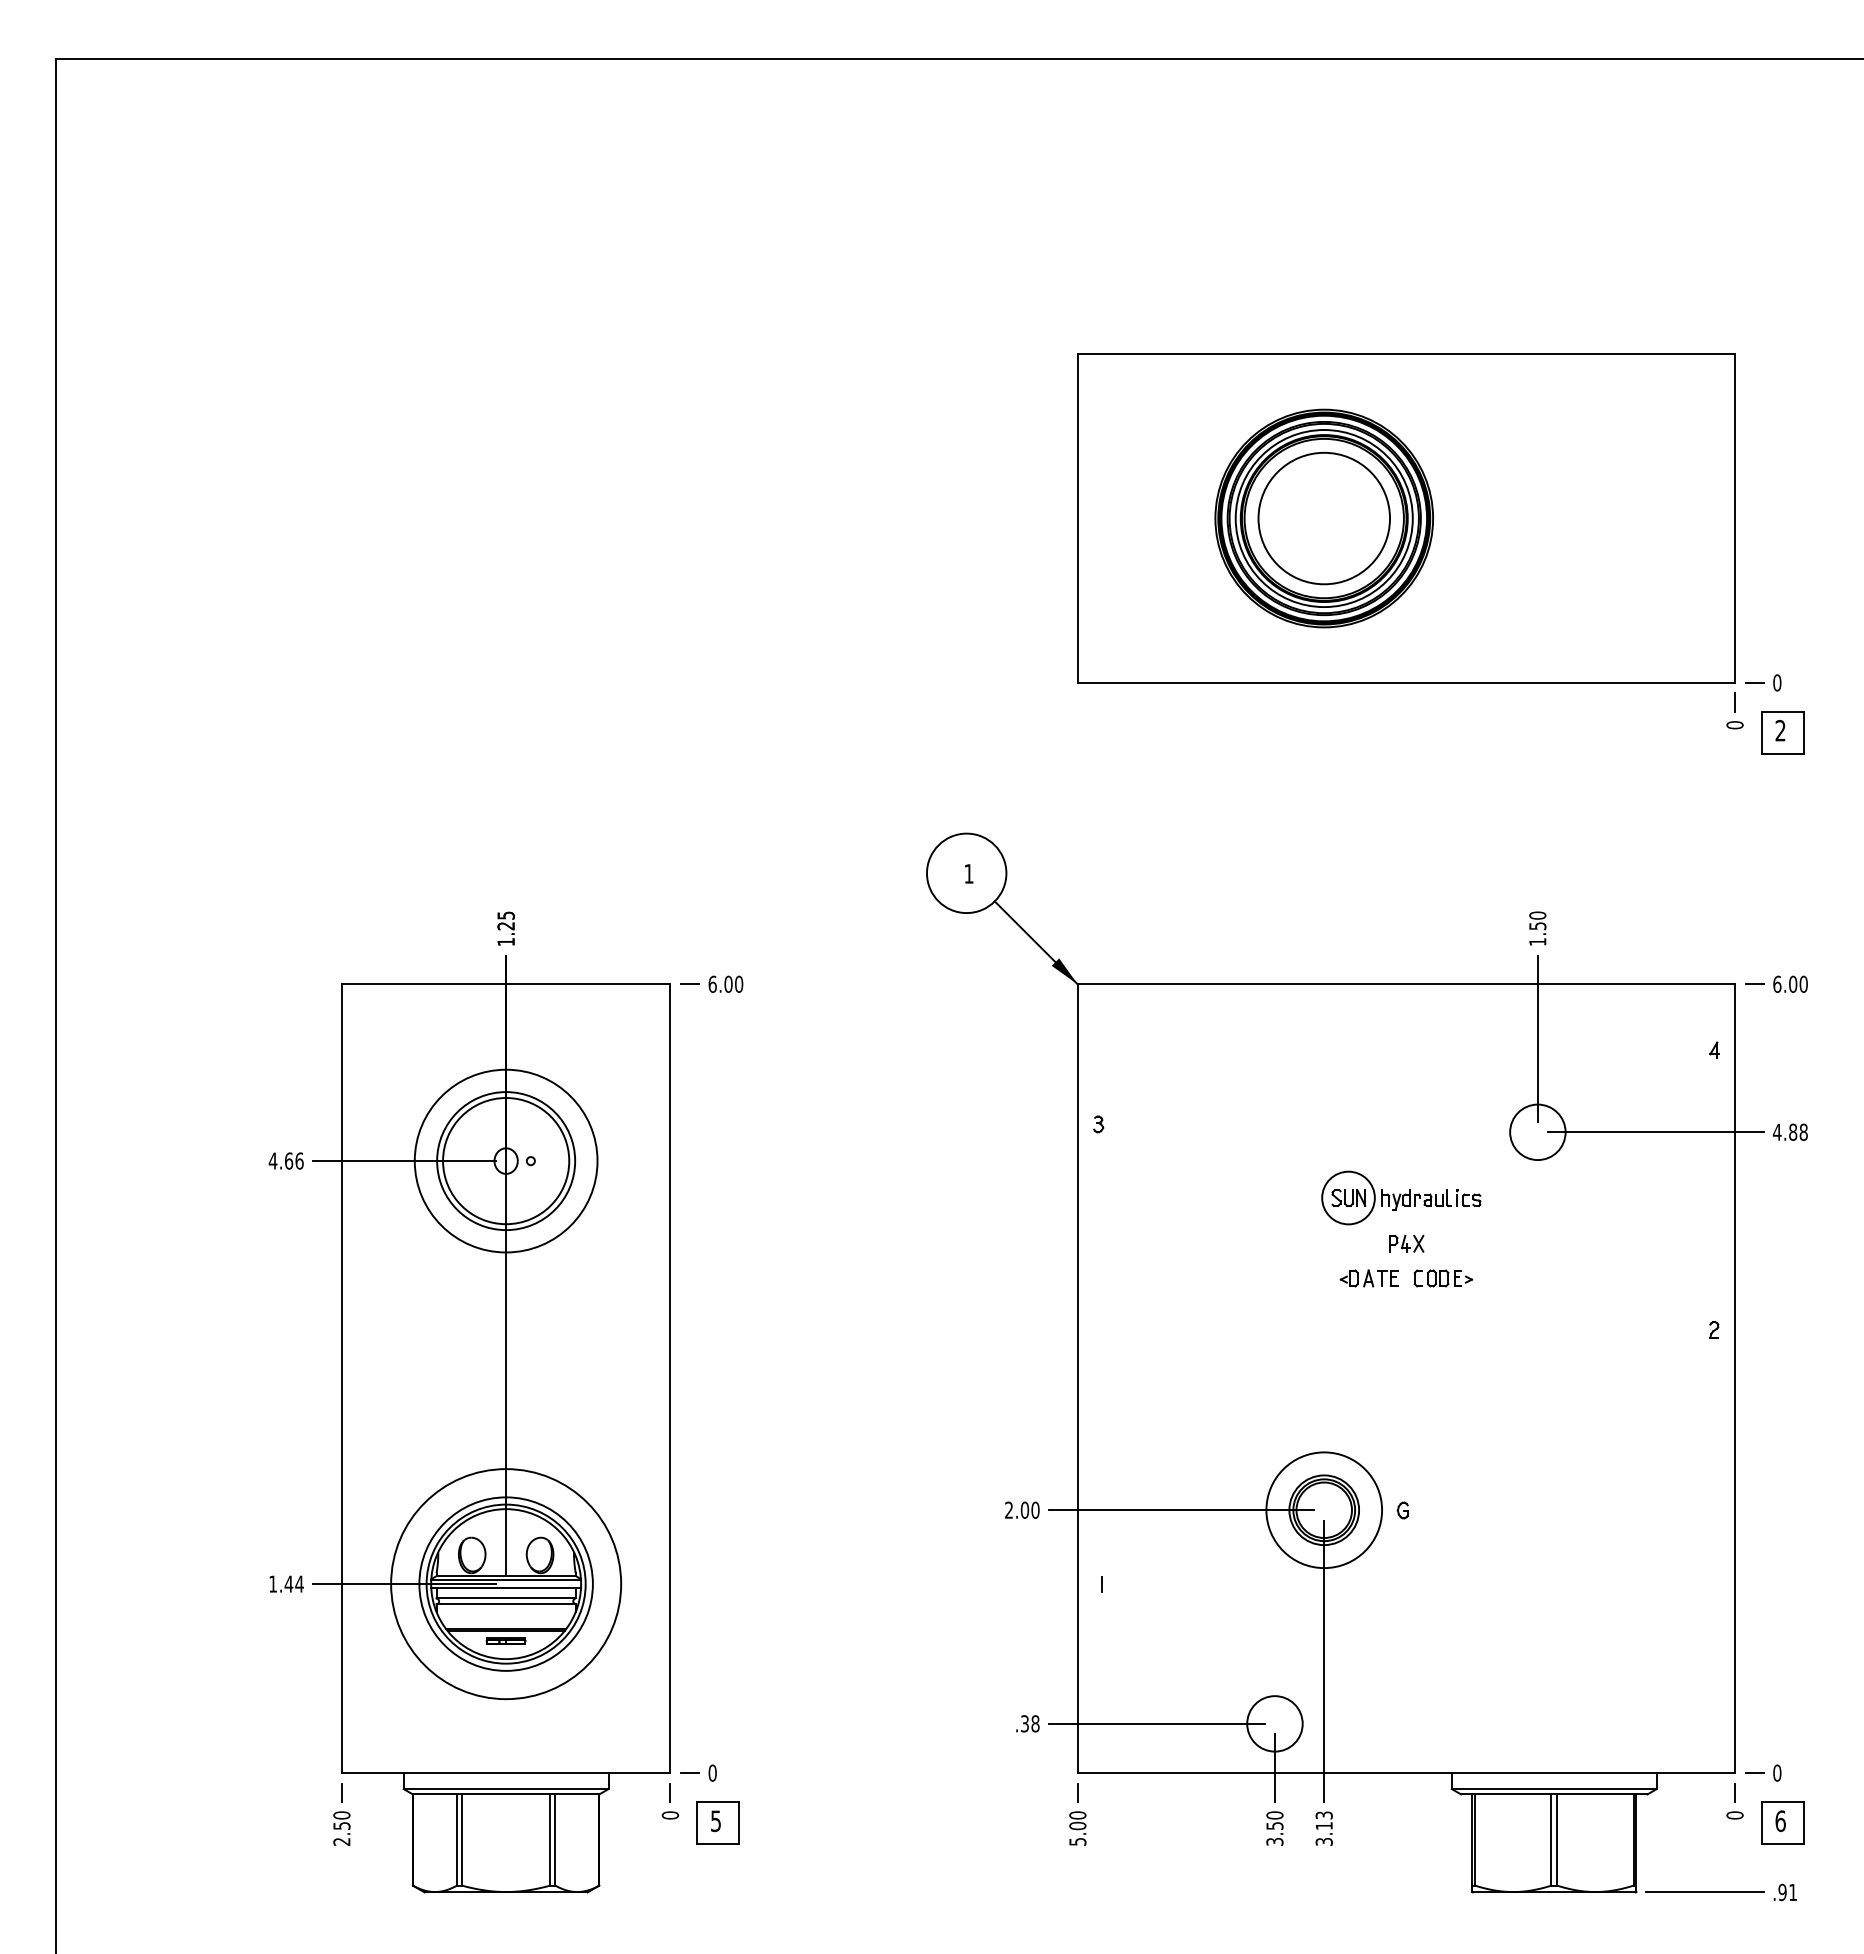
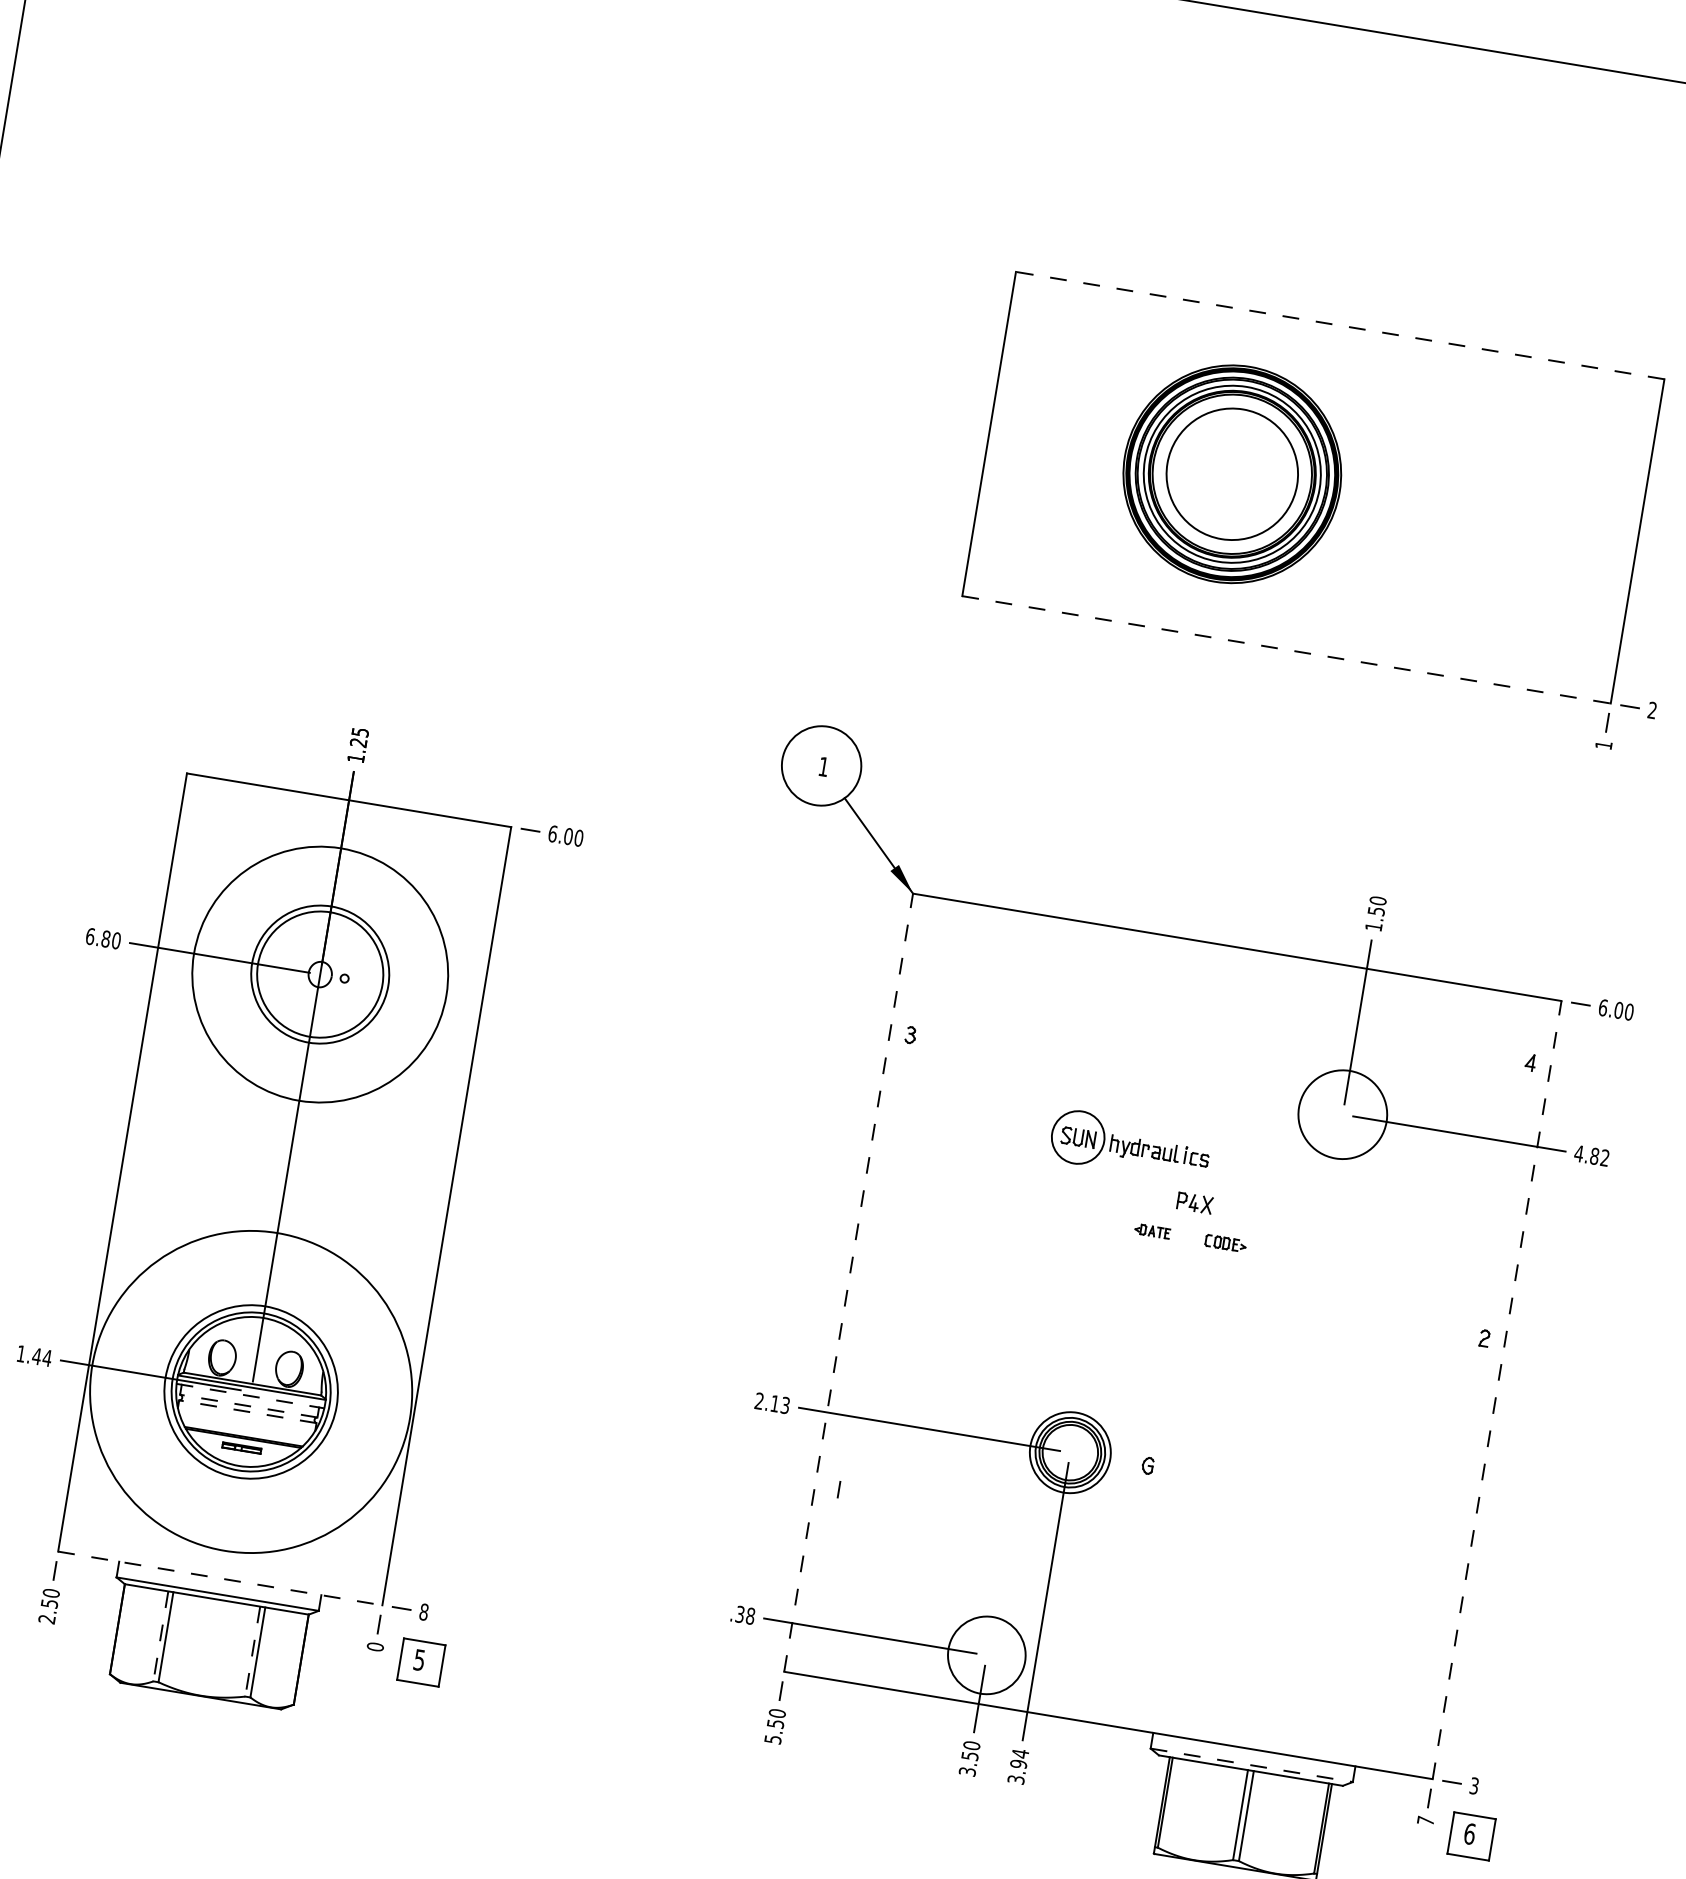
line: (1406, 354) -> (1340, 325), solid -> dashed
line: (1406, 682) -> (1286, 649), solid -> dashed
text: (1777, 682) -> (1652, 710), 0 -> 2
text: (1734, 725) -> (1603, 745), 0 -> 1
part: (1782, 732) -> (1649, 760), removed
text: (1803, 1131) -> (1605, 1157), 4.88 -> 4.82
circle: (1537, 1132) -> (1342, 1114), size x1.6
text: (285, 1160) -> (102, 937), 4.66 -> 6.80
circle: (505, 1160) -> (319, 973), size x1.4
part: (1401, 1197) -> (1130, 1145), moved
part: (1368, 1278) -> (1151, 1231), size x0.6
part: (1443, 1278) -> (1225, 1243), size x0.7
line: (1077, 1378) -> (848, 1282), solid -> dashed
line: (1735, 1378) -> (1497, 1389), solid -> dashed
text: (1029, 1509) -> (779, 1403), 2.00 -> 2.13
circle: (1324, 1510) -> (1070, 1452), size x0.7
circle: (506, 1584) -> (251, 1392), size x1.4
line: (506, 1588) -> (250, 1396), solid -> dashed
line: (506, 1598) -> (249, 1406), solid -> dashed
line: (506, 1604) -> (248, 1412), solid -> dashed
circle: (1274, 1723) -> (986, 1654), size x1.4
text: (712, 1772) -> (423, 1611), 0 -> 8
text: (1777, 1772) -> (1474, 1785), 0 -> 3
line: (506, 1773) -> (220, 1578), solid -> dashed
line: (1554, 1789) -> (1251, 1765), solid -> dashed
text: (1734, 1815) -> (1425, 1820), 0 -> 7
text: (1323, 1820) -> (1018, 1758), 3.13 -> 3.94
text: (1077, 1825) -> (775, 1723), 5.00 -> 5.50
line: (457, 1840) -> (161, 1636), solid -> dashed
line: (550, 1840) -> (253, 1652), solid -> dashed

